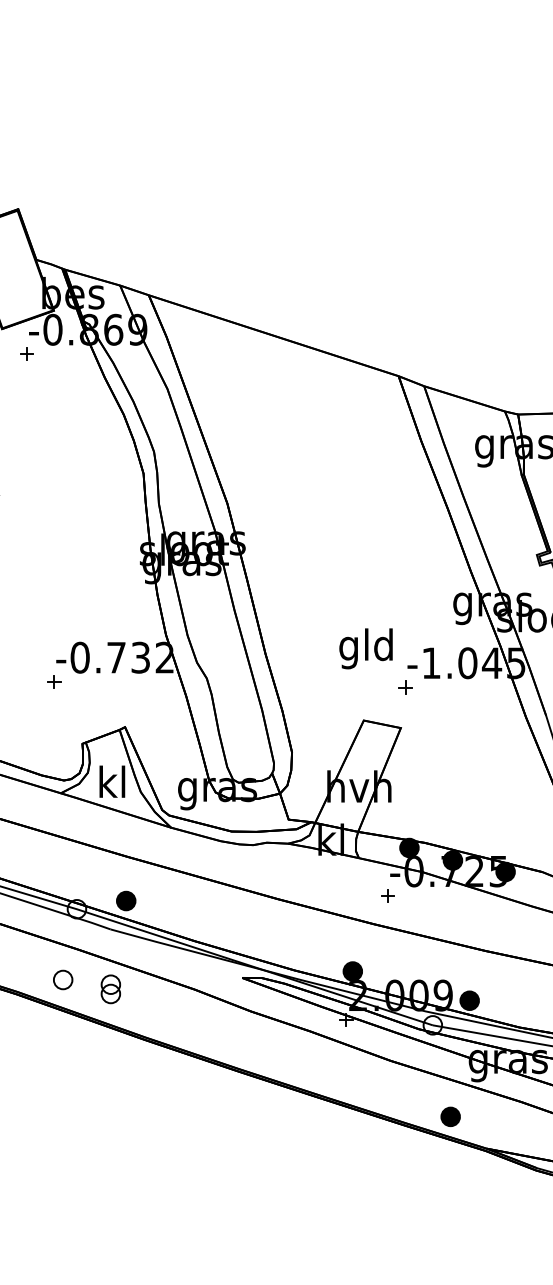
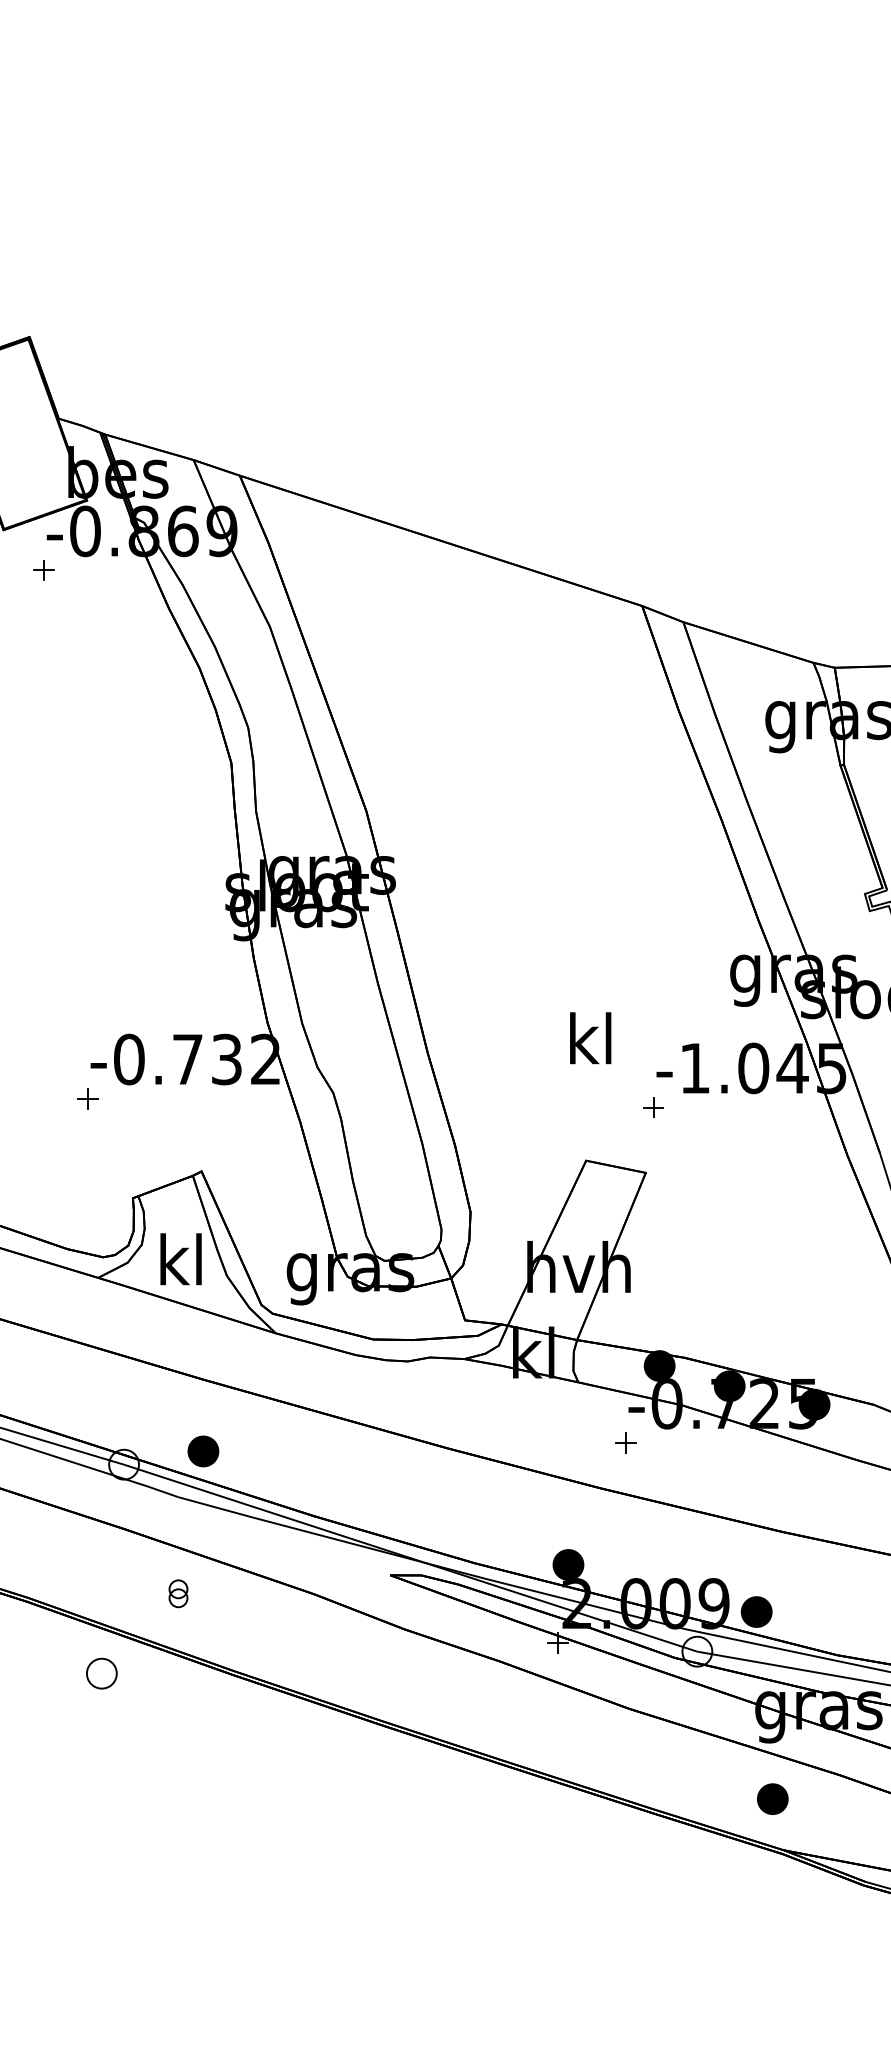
text: (365, 648) -> (588, 1044), gld -> kl
part: (63, 979) -> (102, 1672), moved
part: (110, 989) -> (178, 1593), size x0.6
part: (450, 1116) -> (772, 1798), moved

